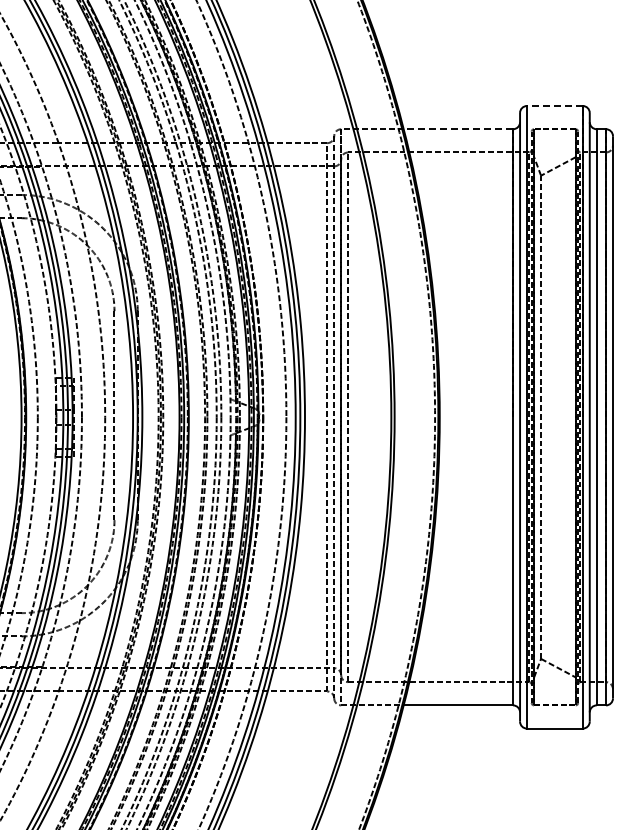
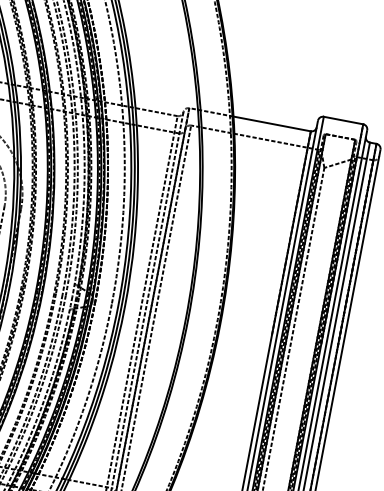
line: (554, 106) -> (343, 120), dashed -> solid
line: (458, 129) -> (272, 124), dashed -> solid

